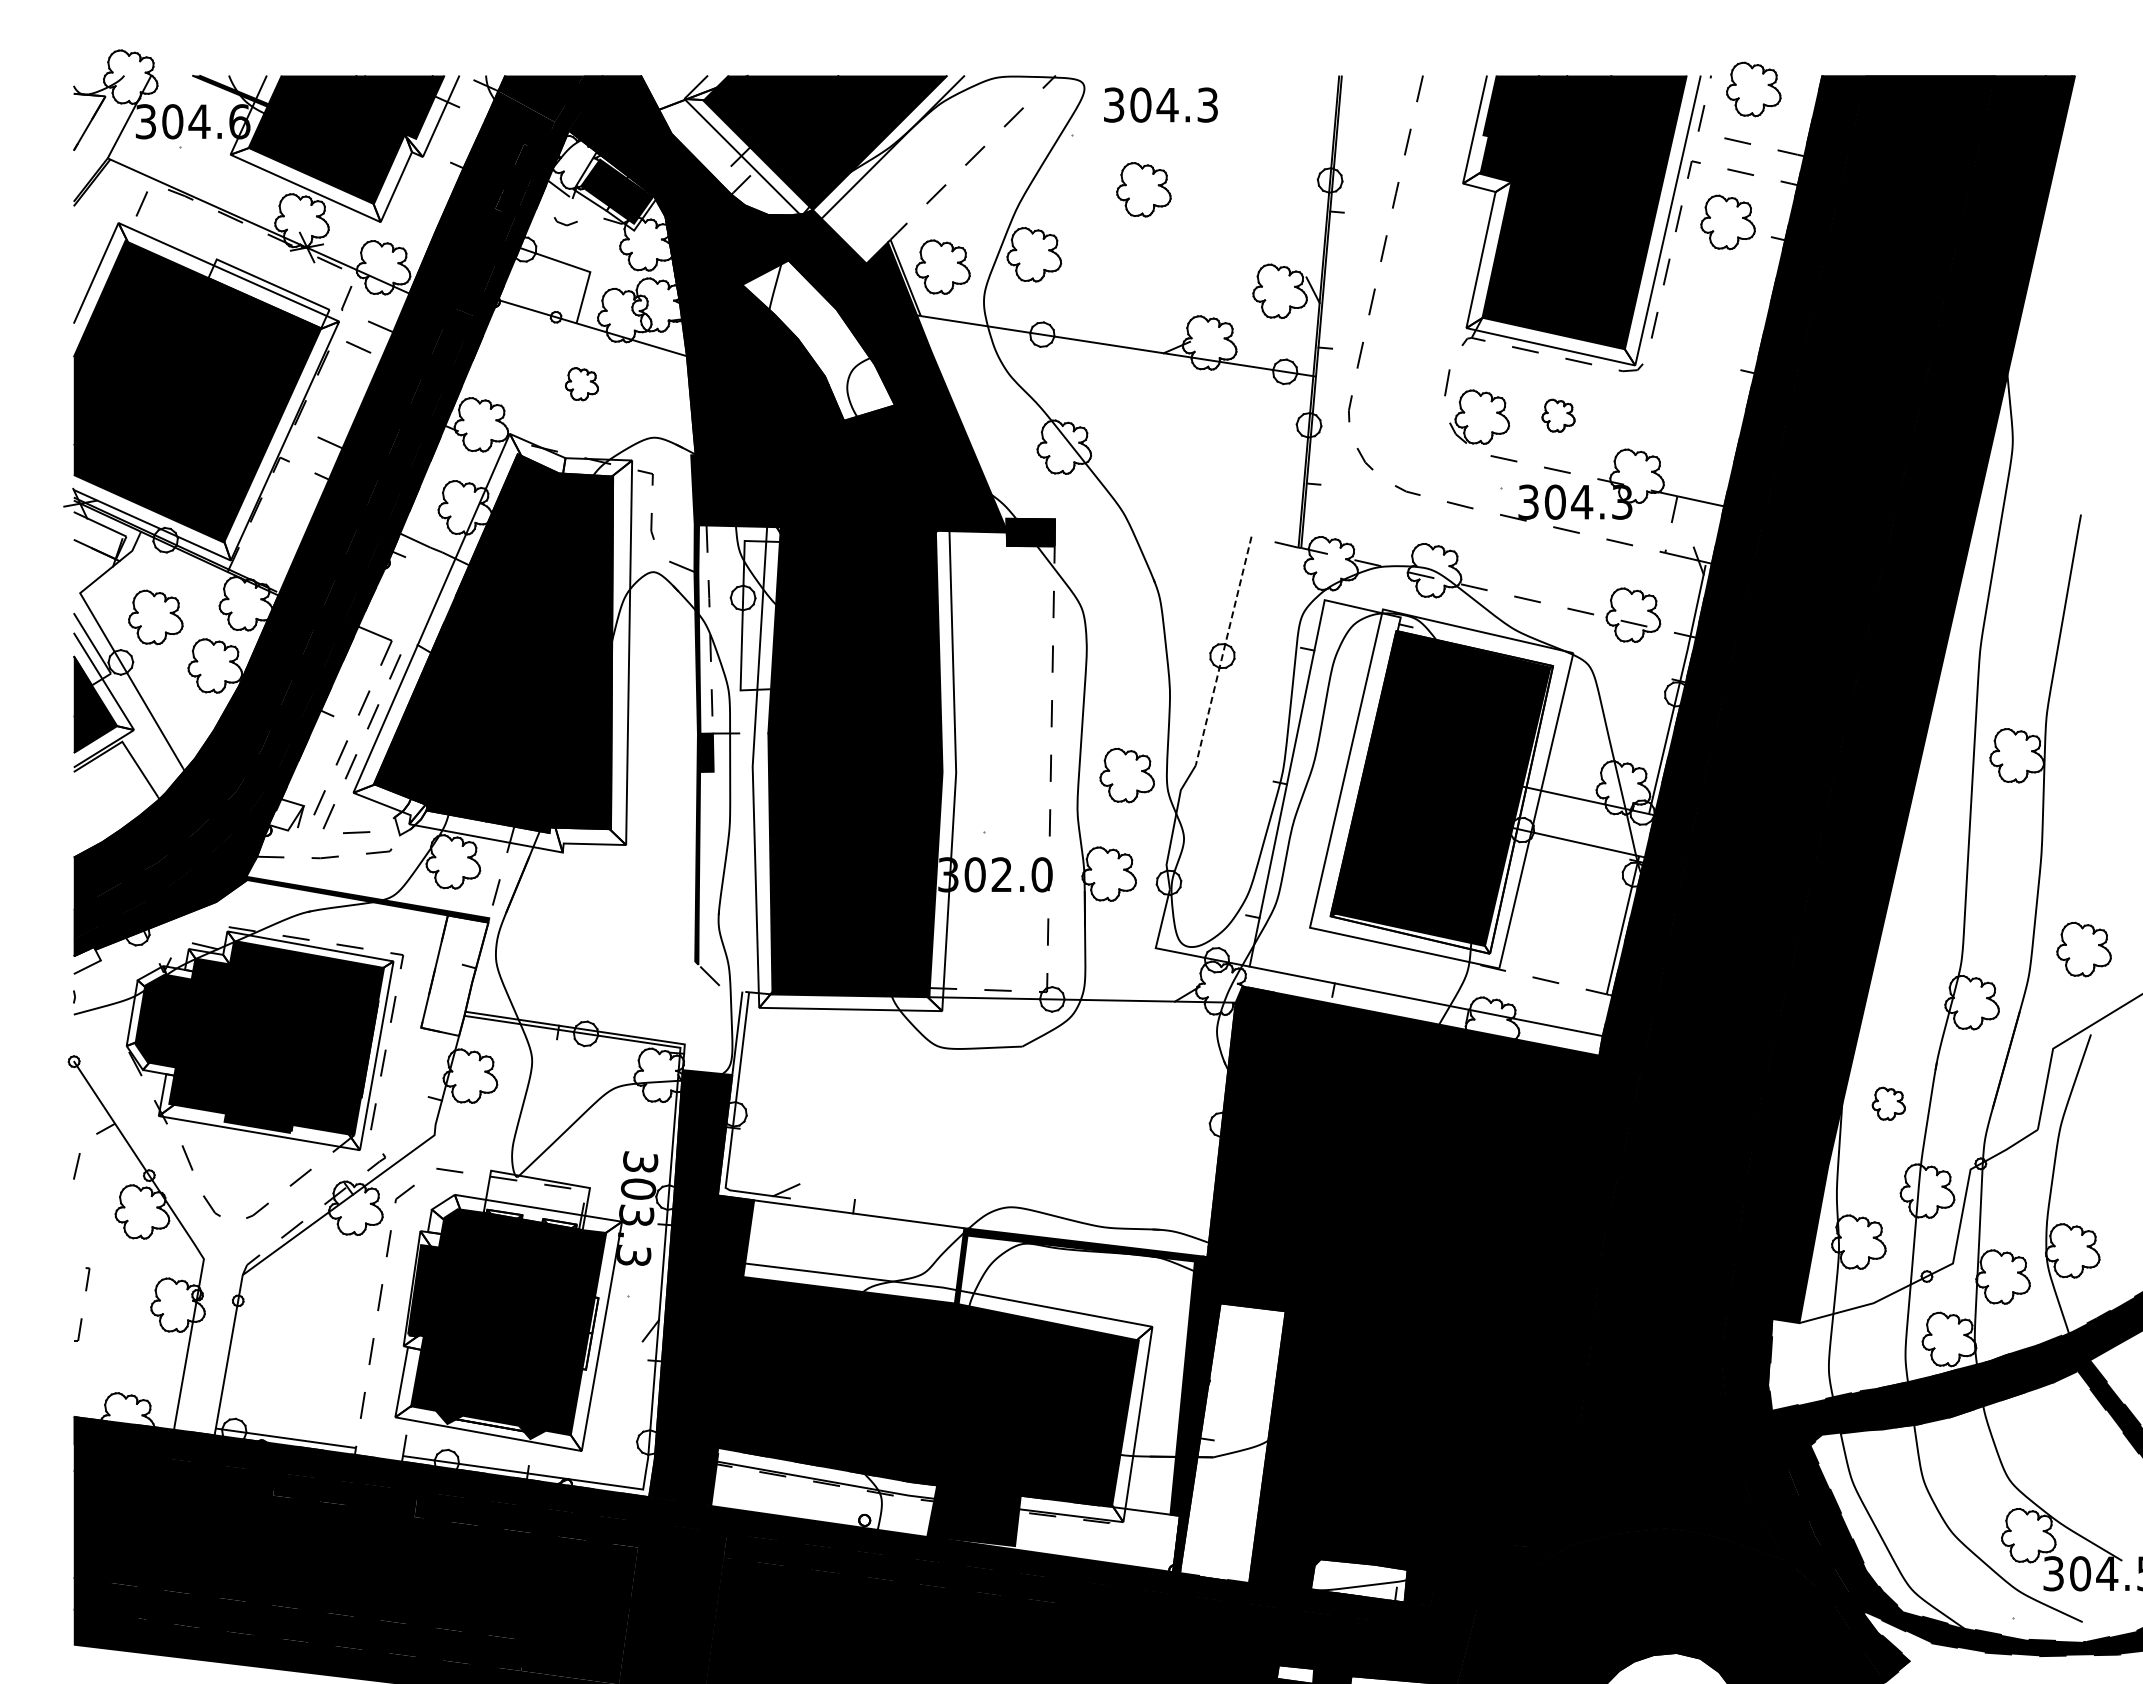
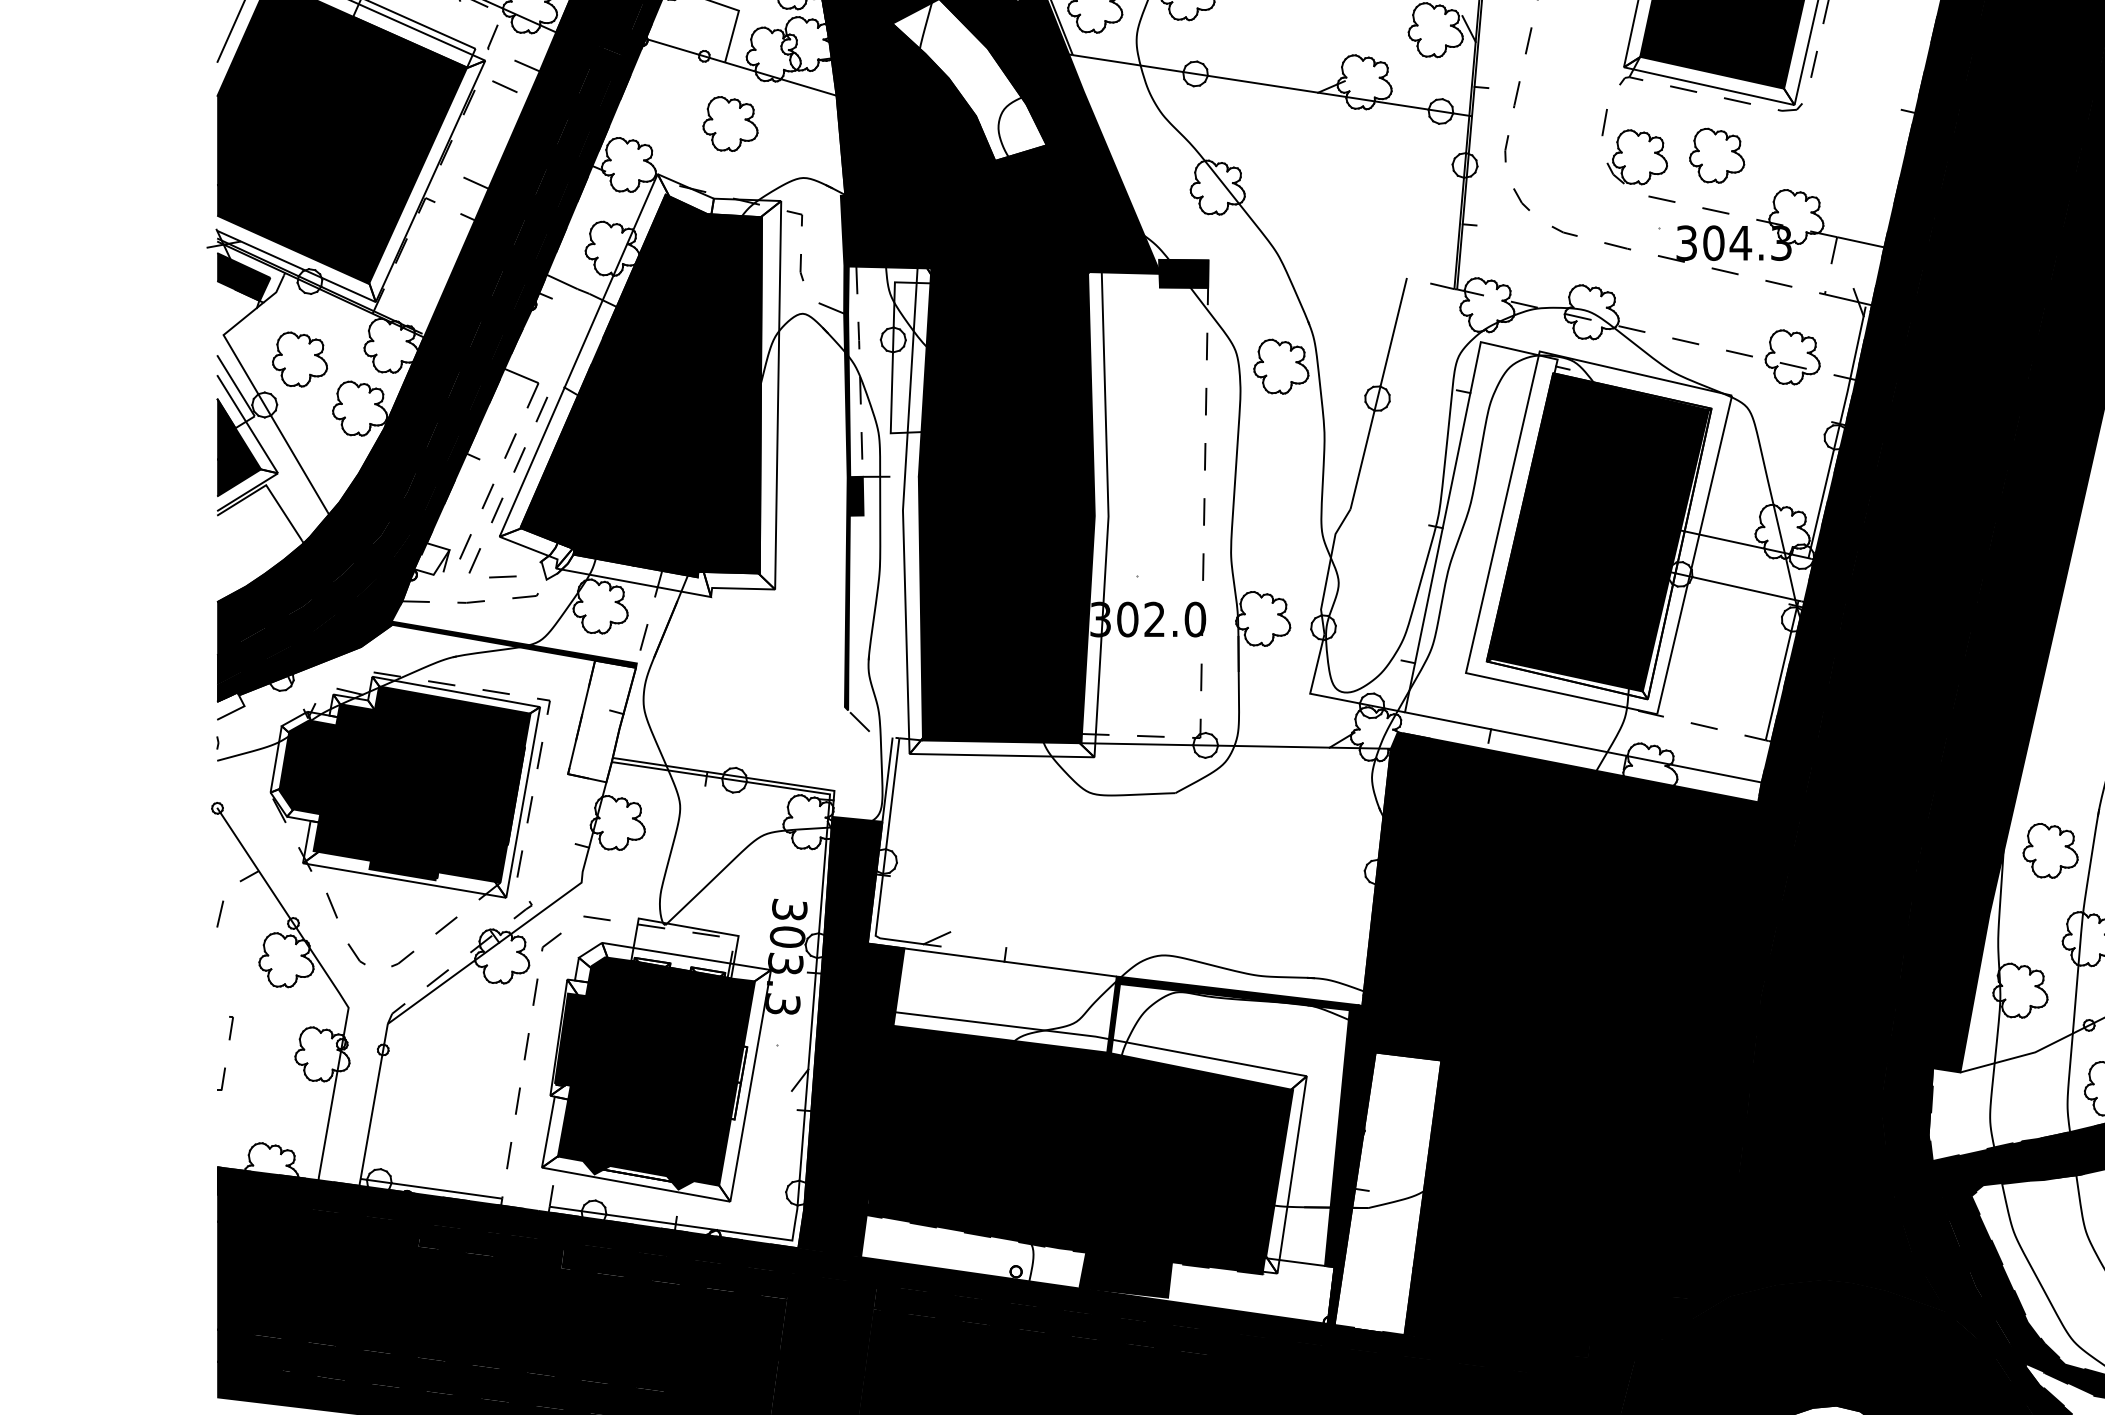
part: (581, 383) -> (730, 123), size x1.67
part: (1558, 415) -> (1717, 155), size x1.67
fill: (99, 535) -> (243, 276), added
line: (1223, 651) -> (1378, 393), dashed -> solid
part: (1126, 775) -> (1280, 366), moved
part: (1888, 1103) -> (2050, 850), size x1.67
fill: (913, 1485) -> (1065, 1236), added
fill: (1358, 1580) -> (1514, 1332), added

